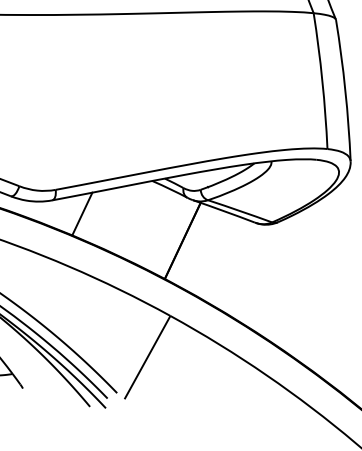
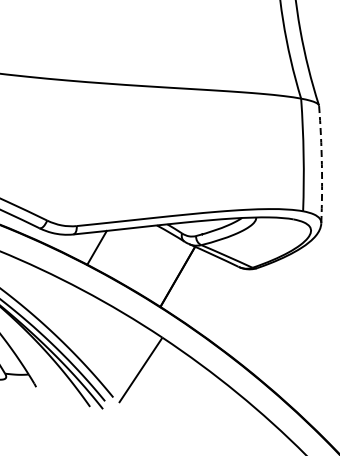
arc: (344, 90) -> (321, 164), solid -> dashed

